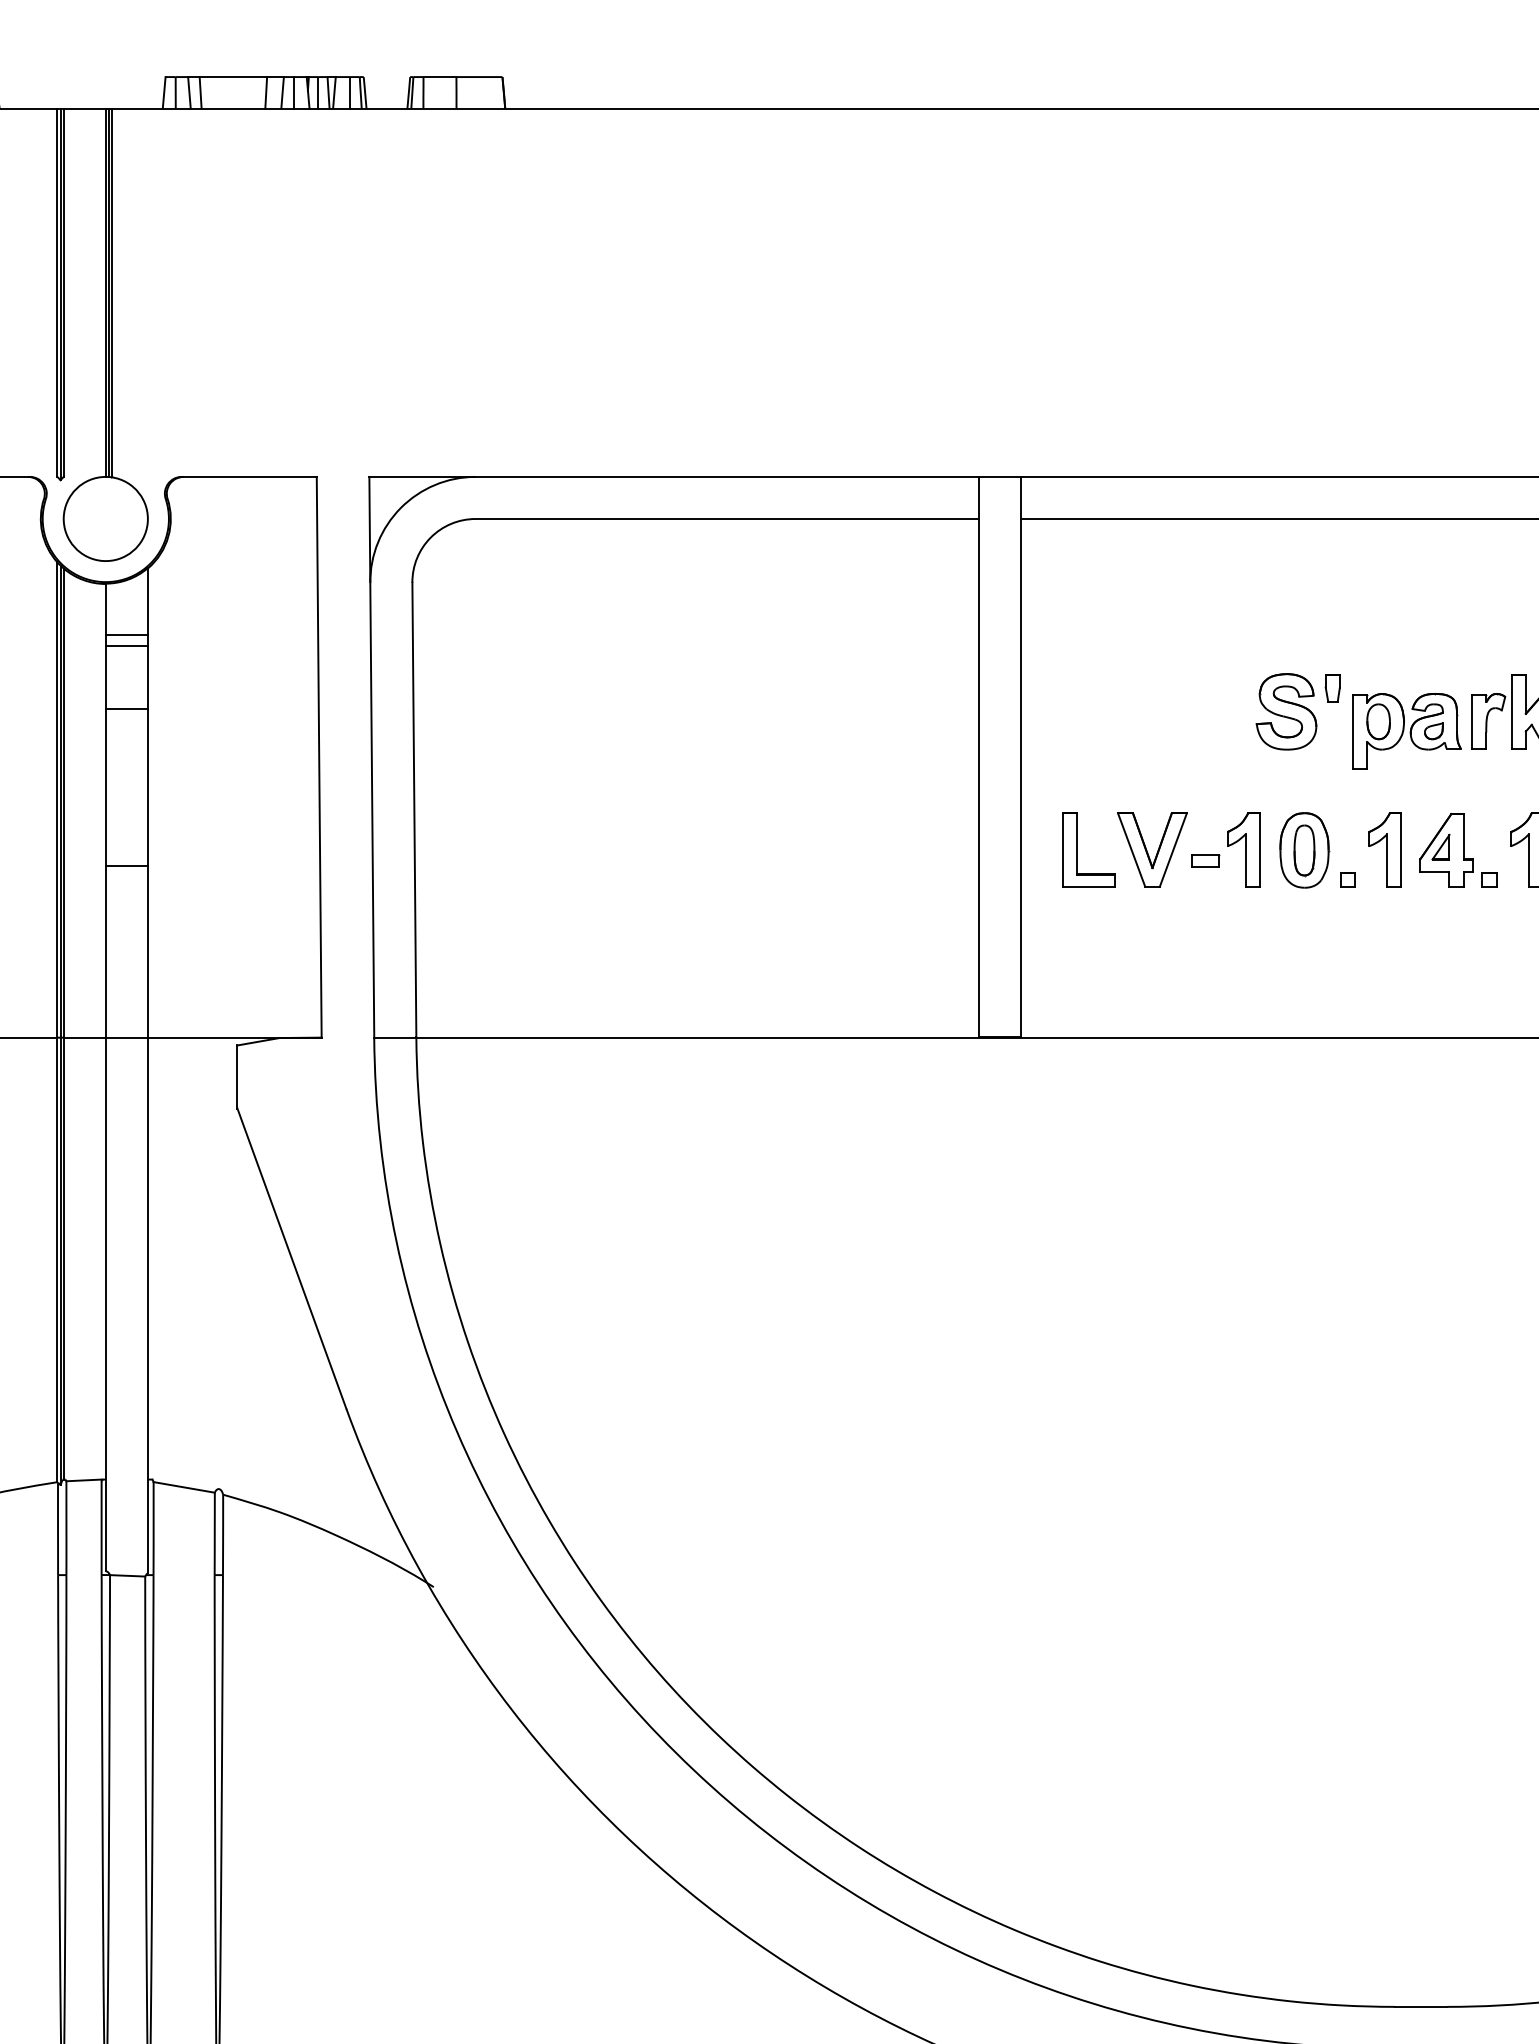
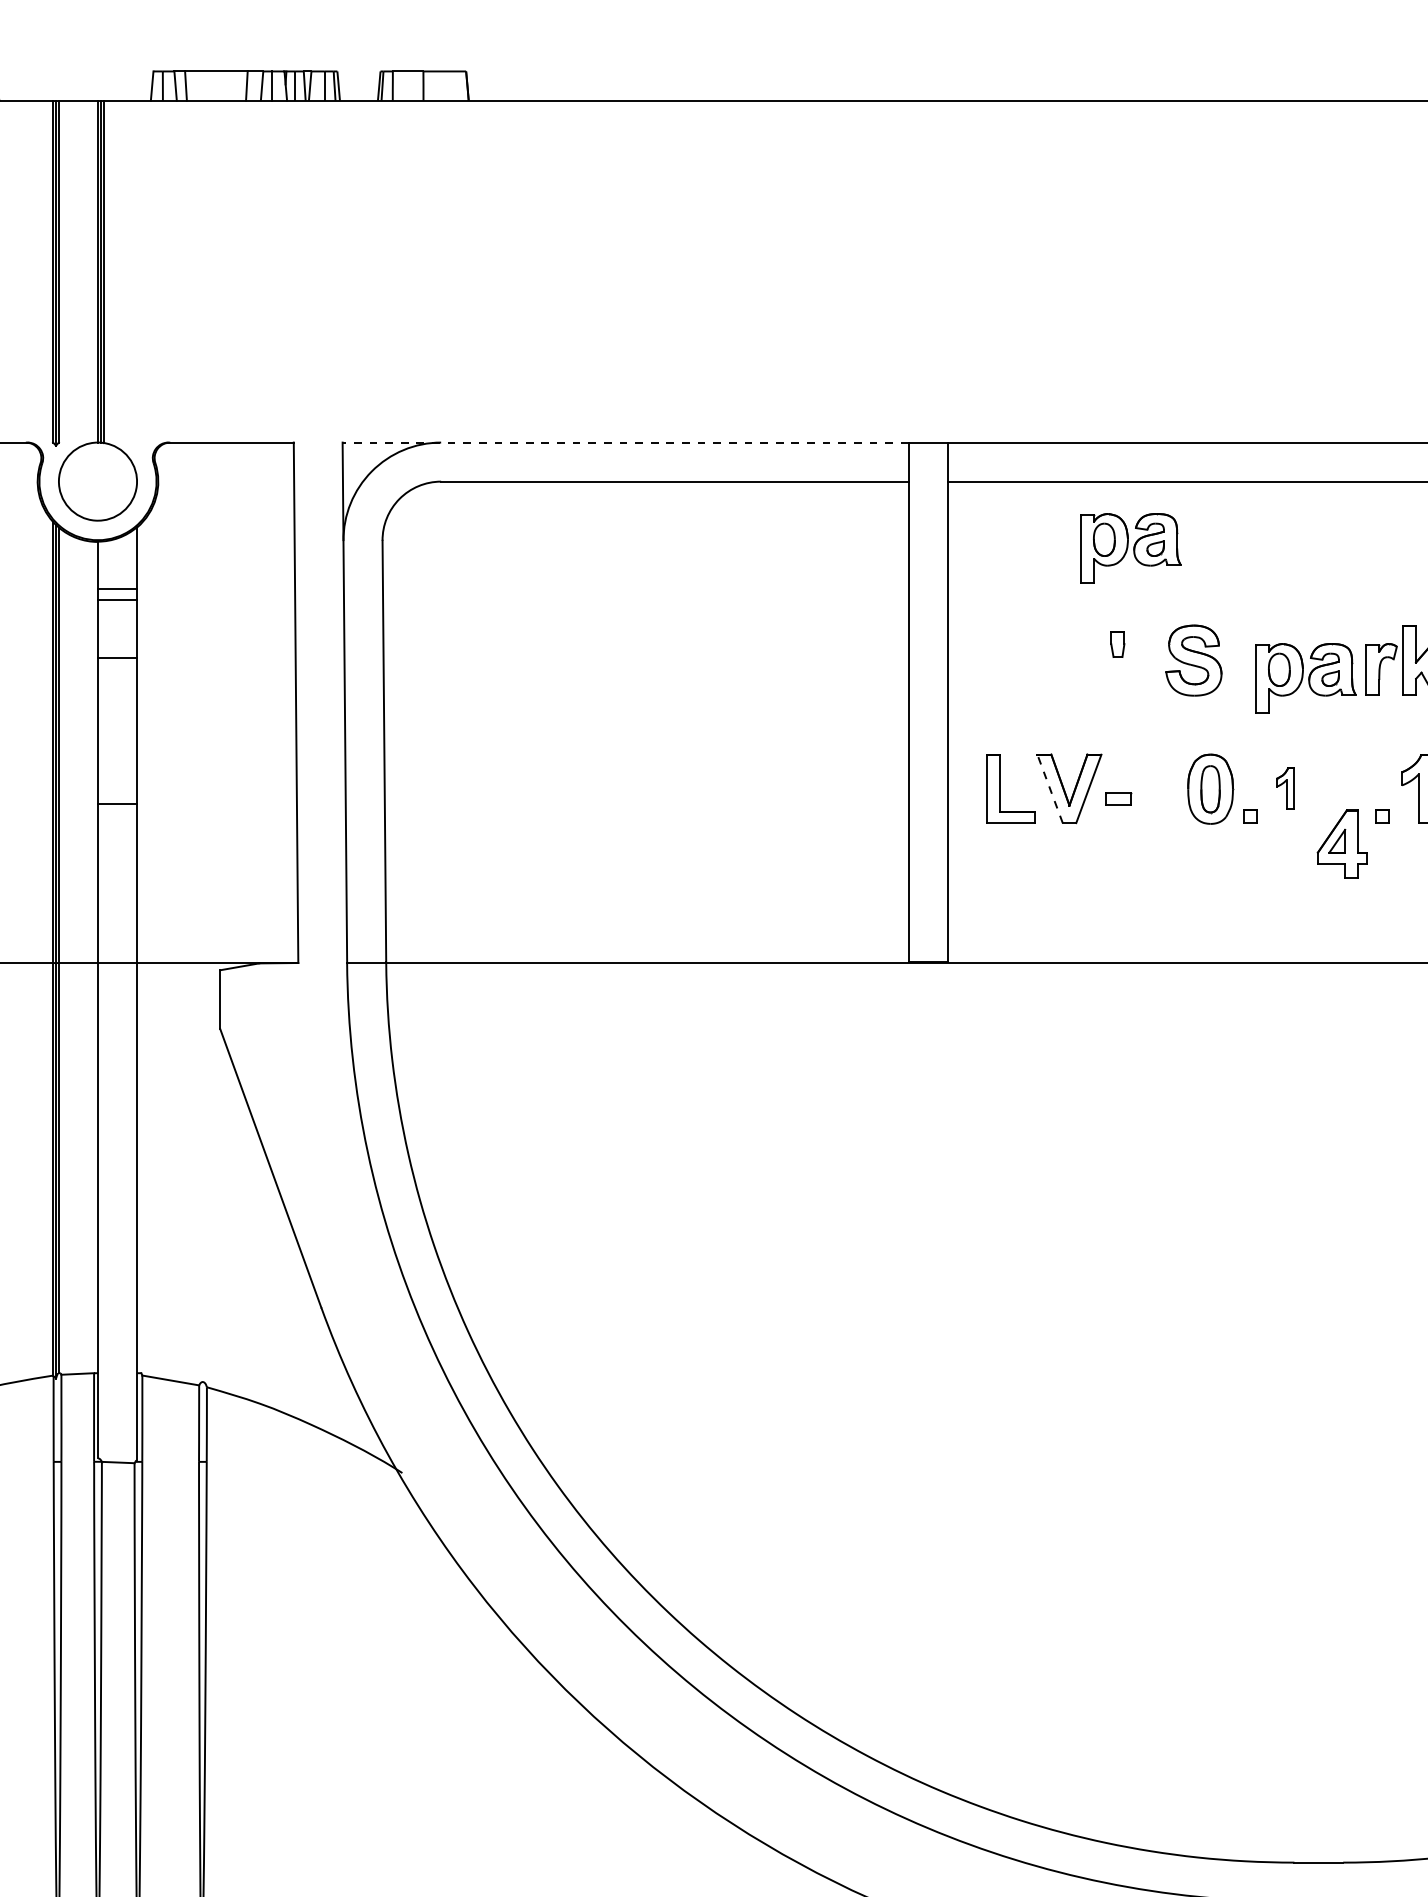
line: (674, 476) -> (625, 442), solid -> dashed
part: (1218, 591) -> (1130, 548), added
part: (1332, 688) -> (1117, 644), moved
line: (1130, 849) -> (1049, 788), solid -> dashed
part: (1243, 849) -> (1153, 788), removed
part: (1385, 849) -> (1285, 788), size x0.6
part: (1445, 849) -> (1341, 843), moved

